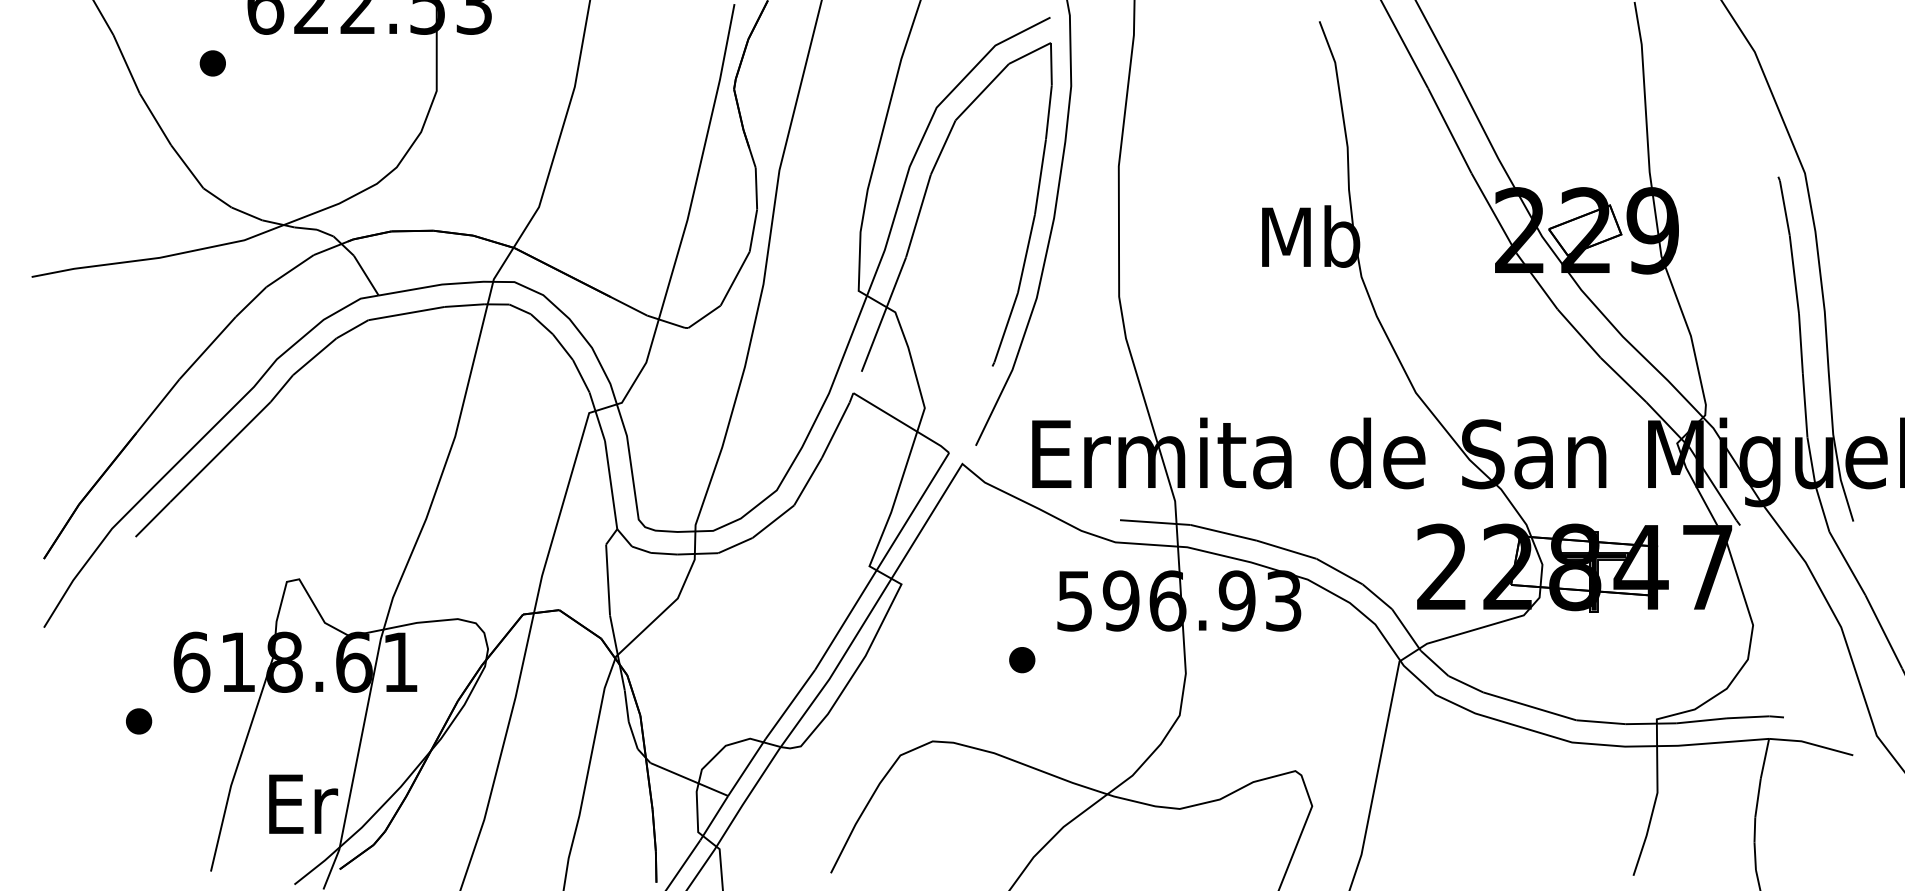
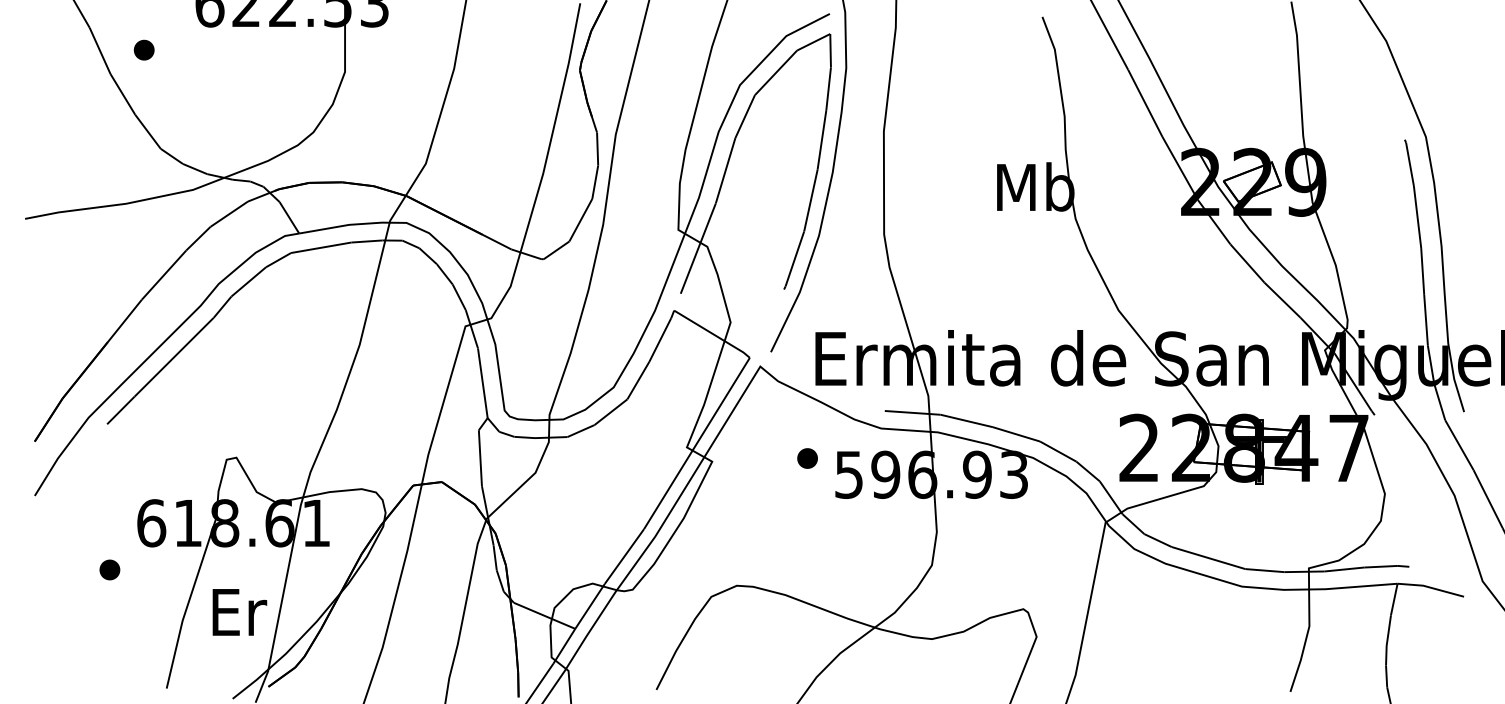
part: (211, 62) -> (143, 49), moved
part: (1022, 660) -> (807, 458), moved
text: (303, 804) -> (239, 612), moved

